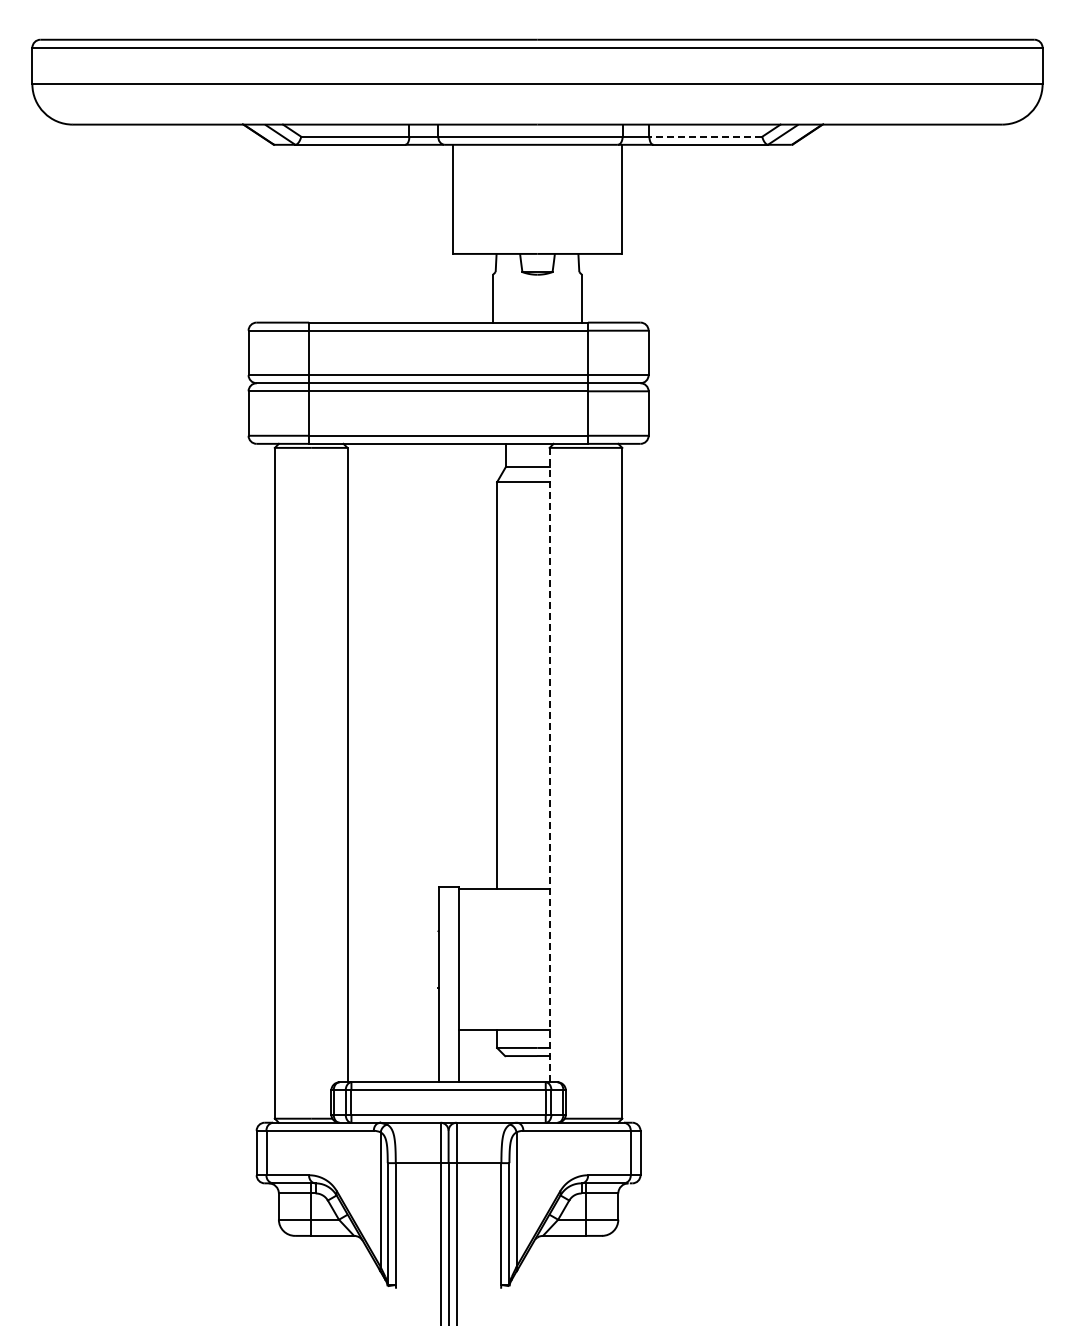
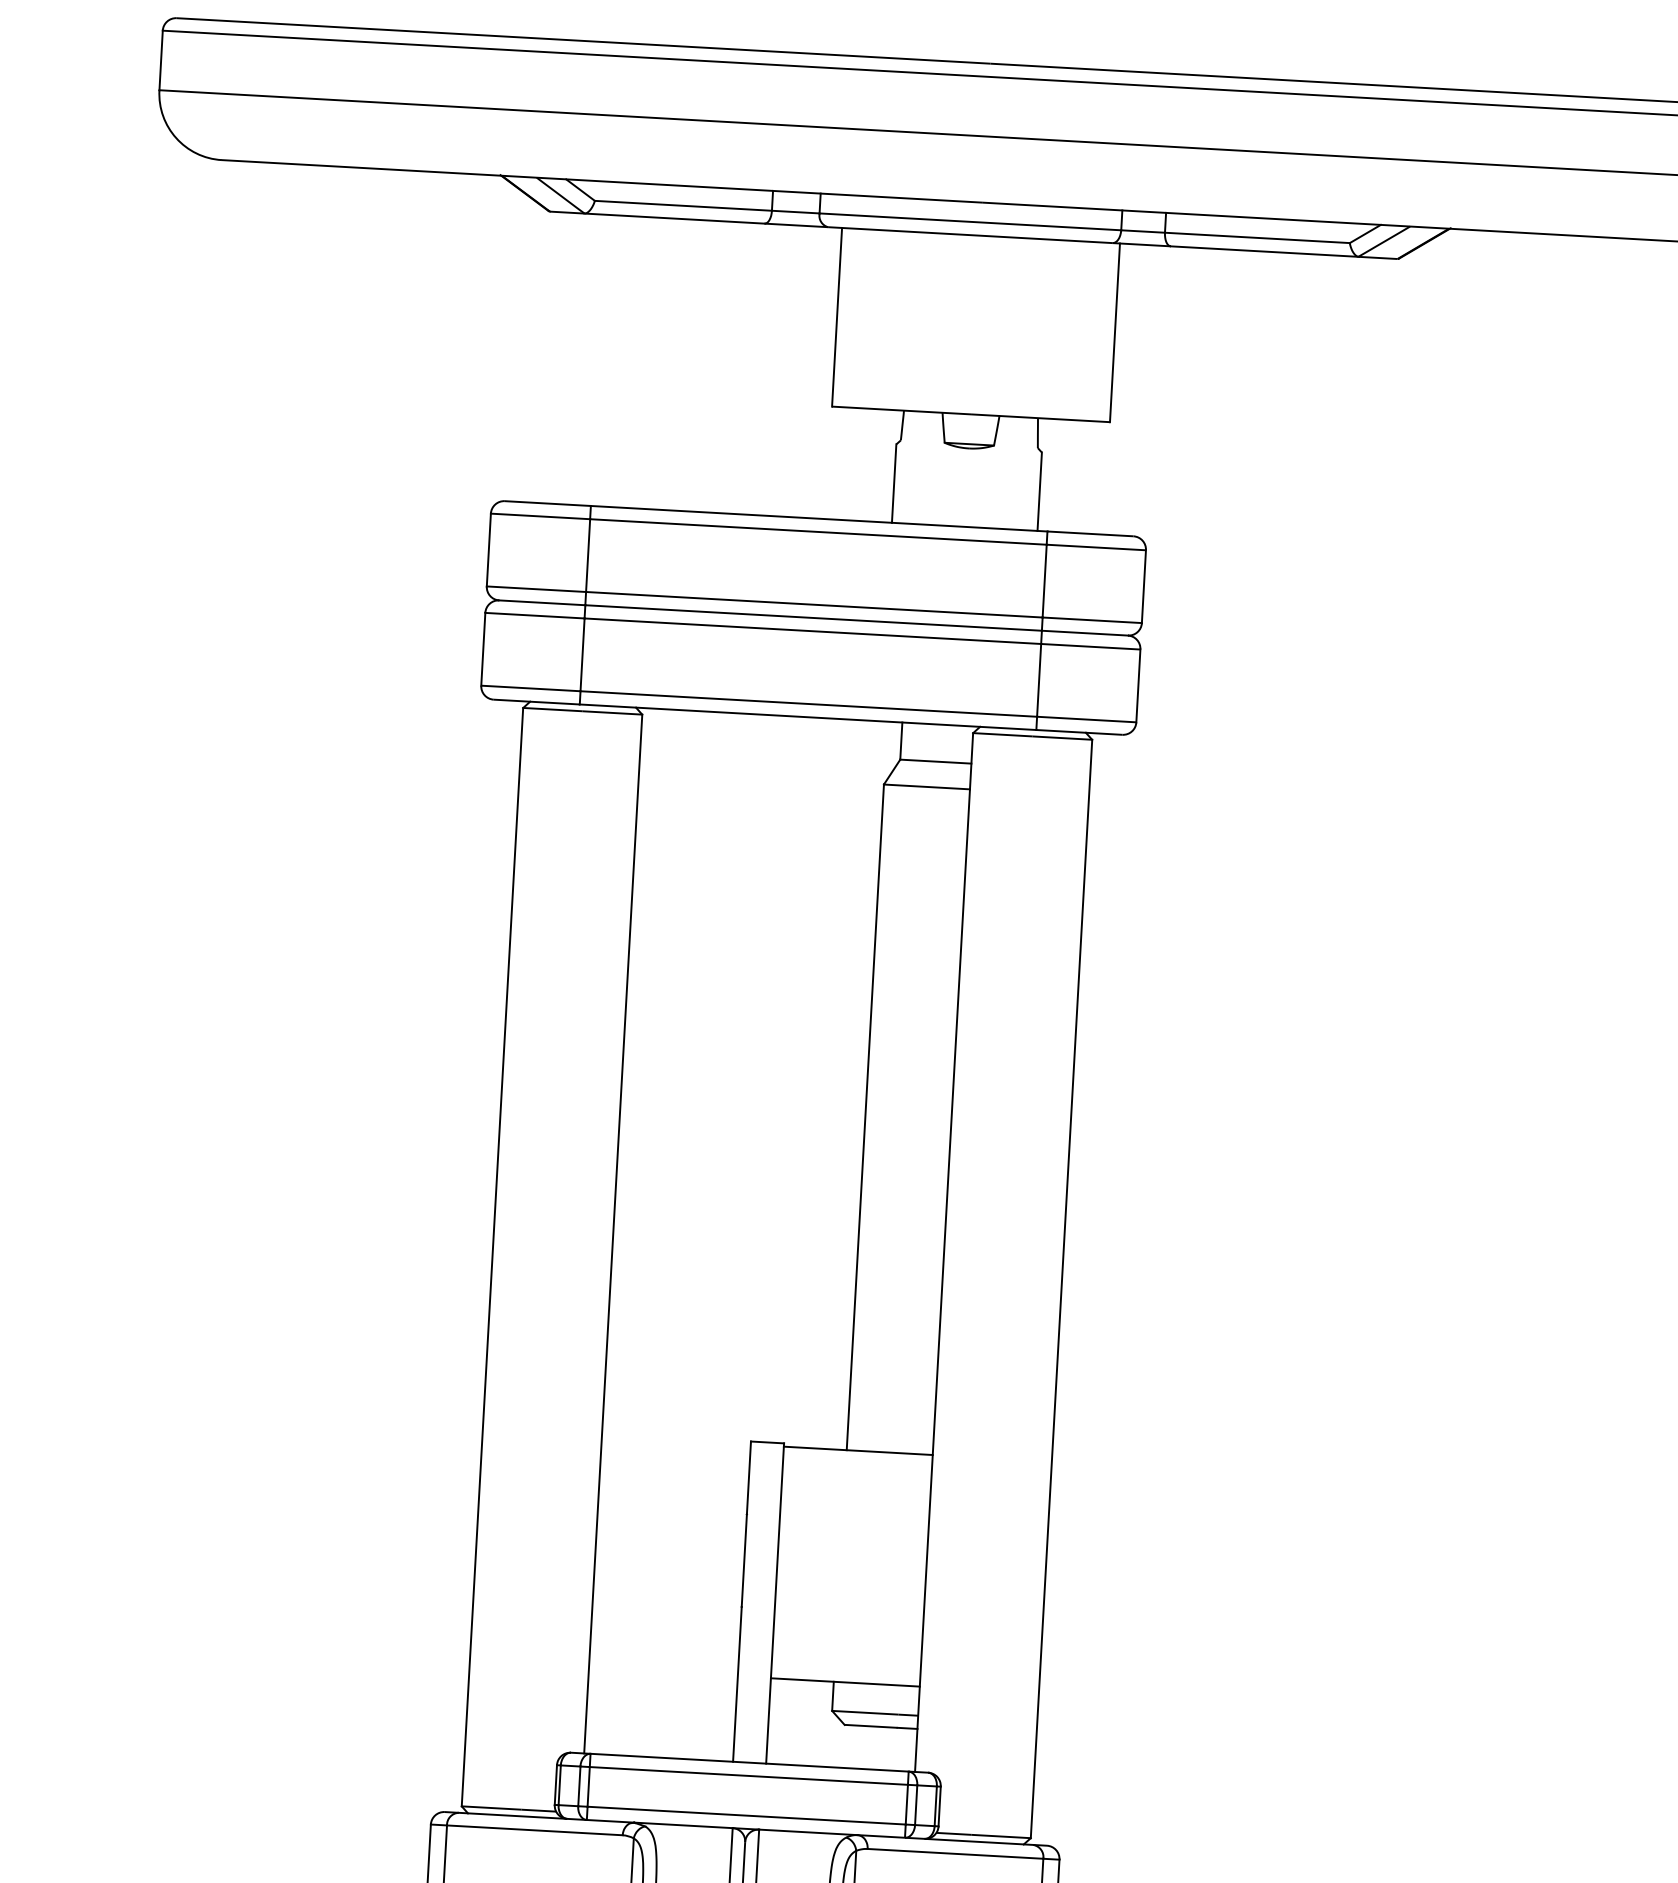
line: (705, 136) -> (1256, 237), dashed -> solid
line: (549, 765) -> (943, 1253), dashed -> solid

